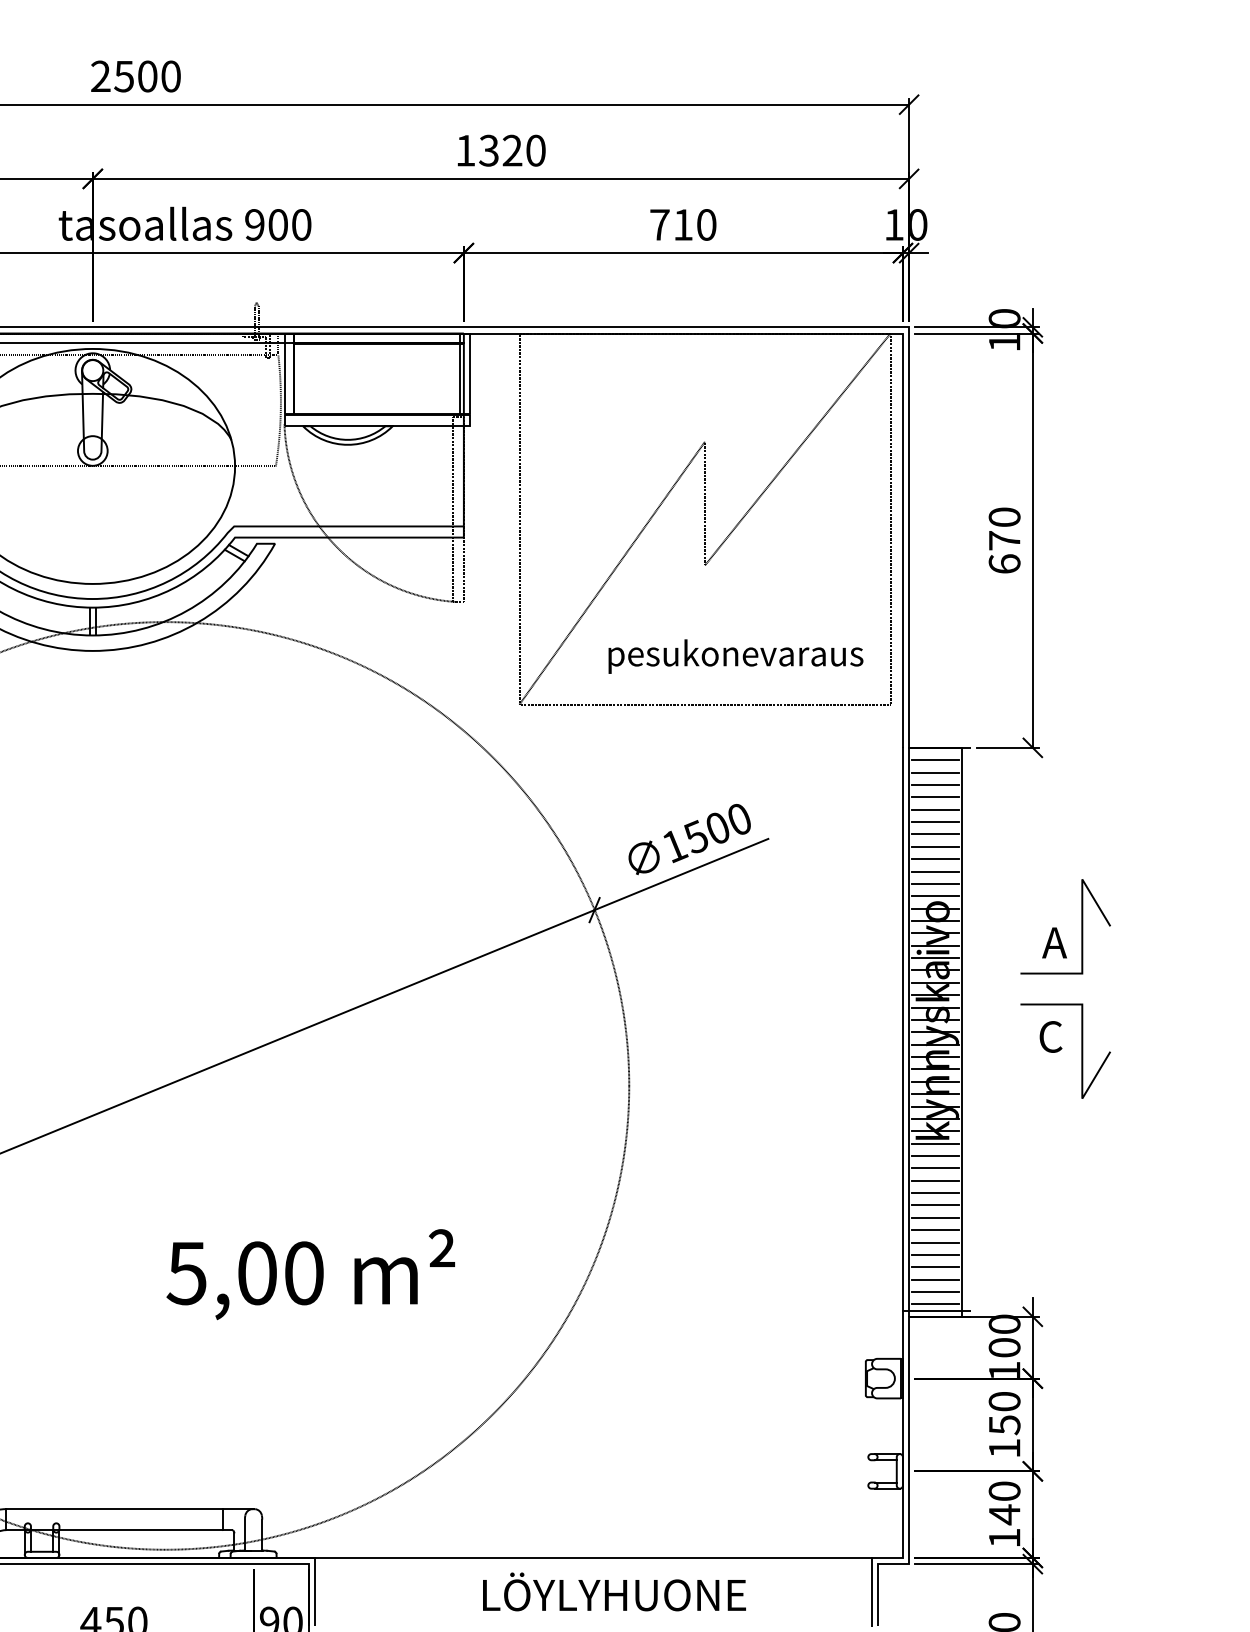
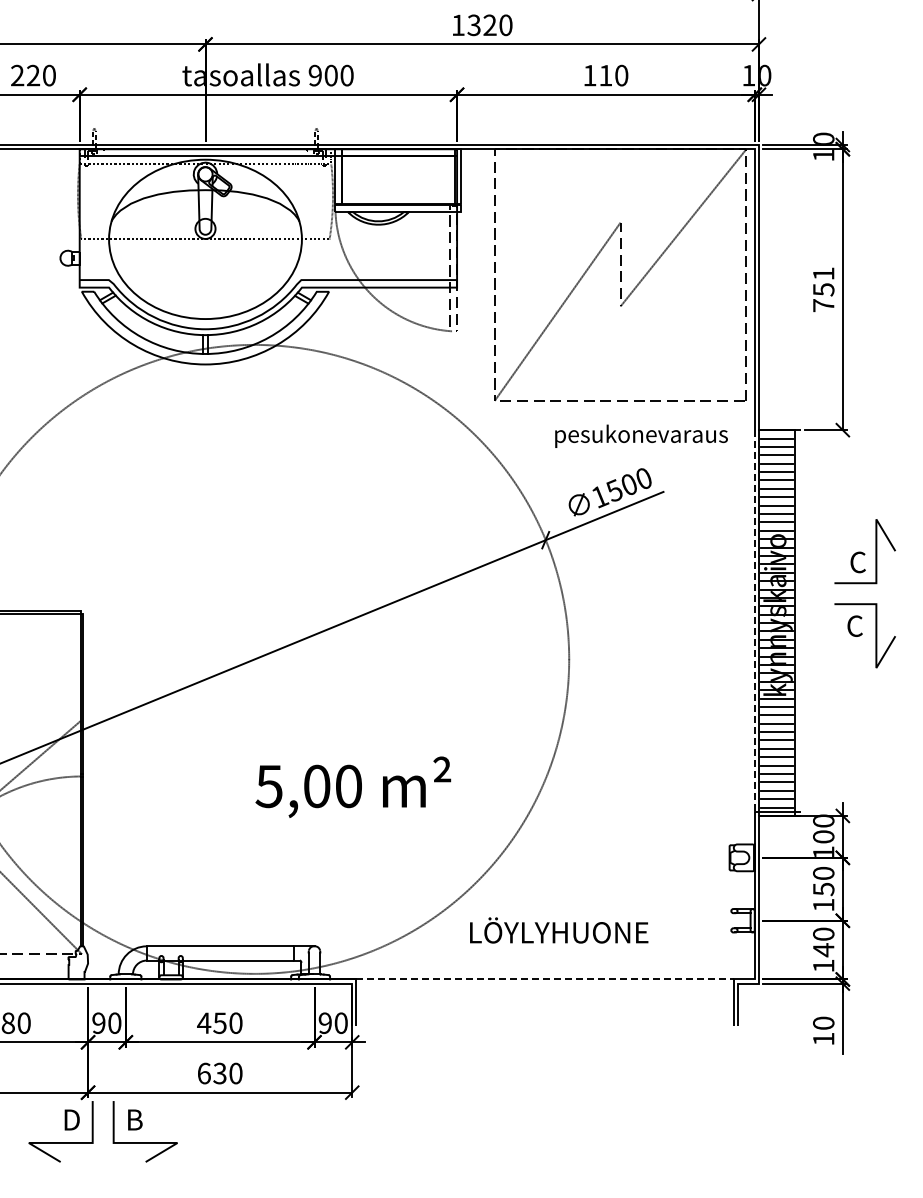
text: (659, 224) -> (589, 75), 710 -> 110
text: (1004, 540) -> (823, 289), 670 -> 751
text: (735, 655) -> (641, 435), moved
text: (1054, 943) -> (857, 562), A -> C
line: (902, 1028) -> (754, 620), solid -> dashed
line: (594, 1558) -> (545, 979), solid -> dashed
text: (614, 1591) -> (559, 930), moved

